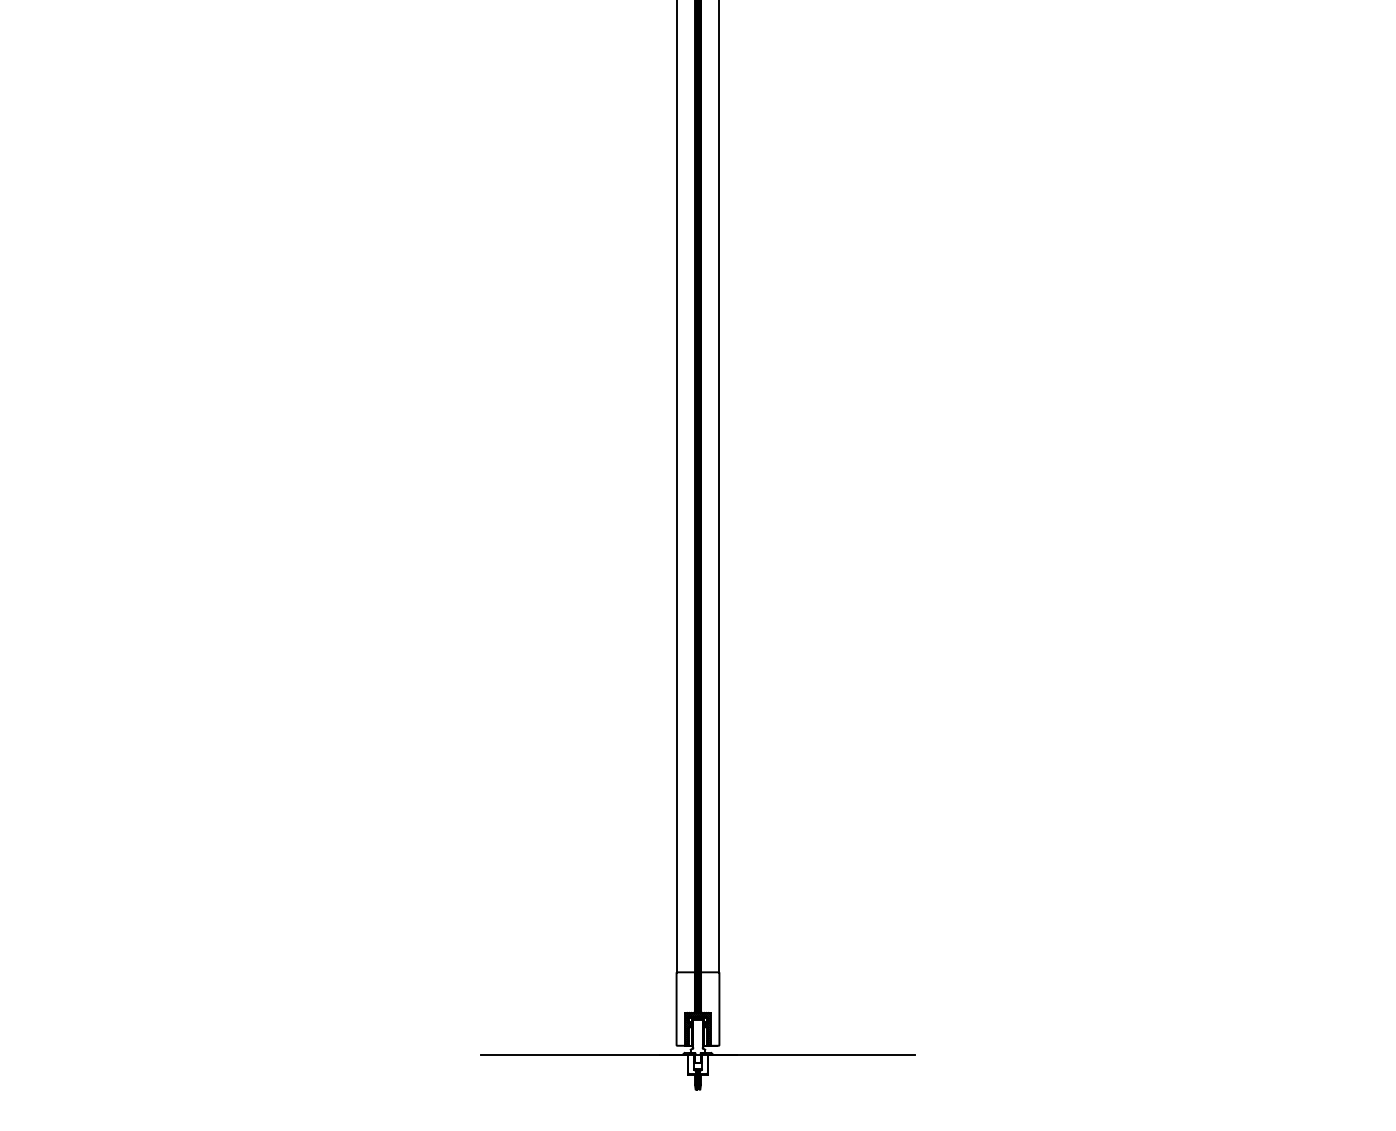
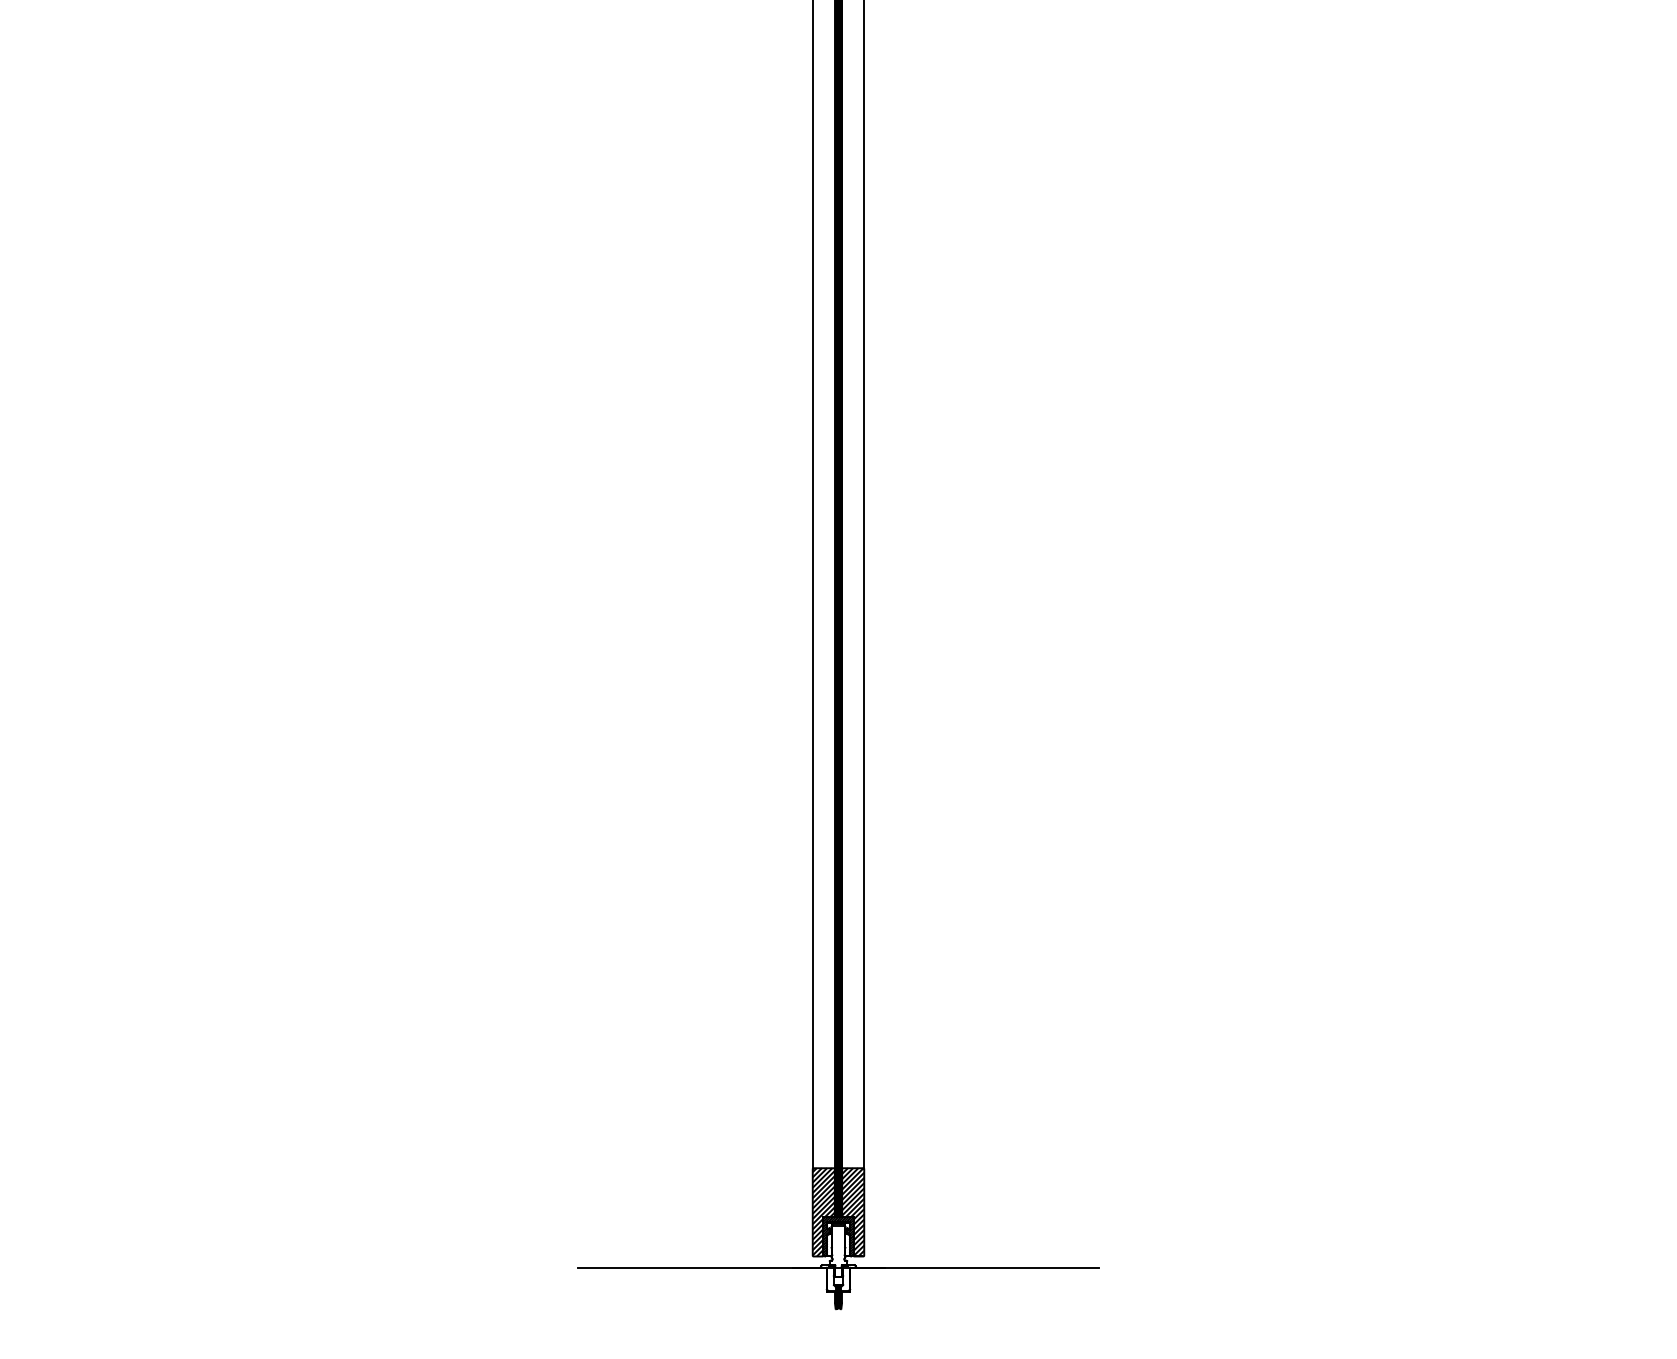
hatch: (685, 1009) -> (823, 1212), added
hatch: (710, 1009) -> (853, 1212), added

